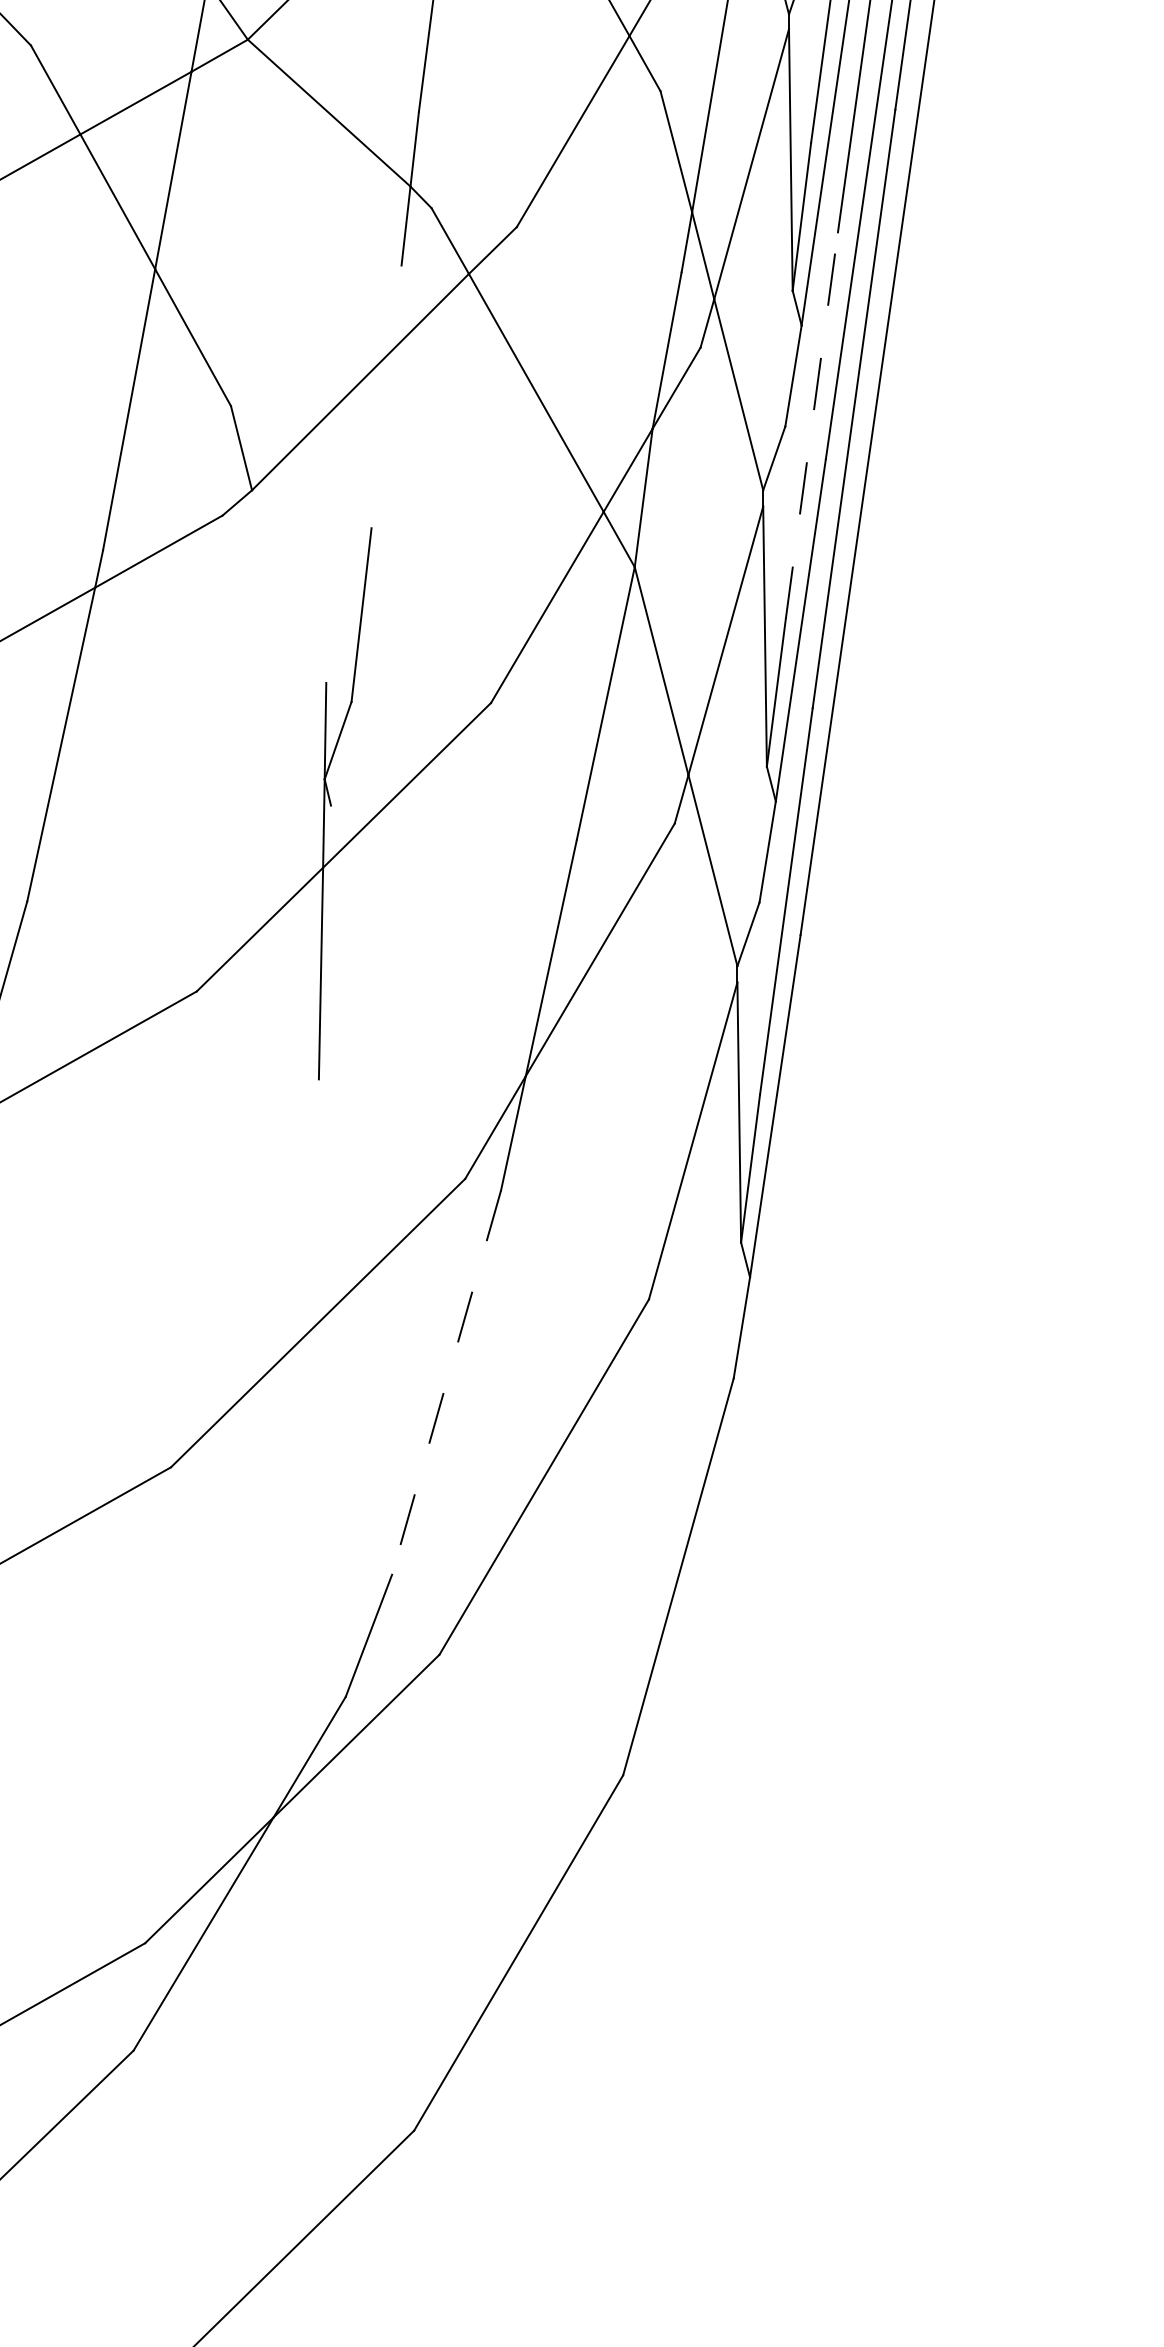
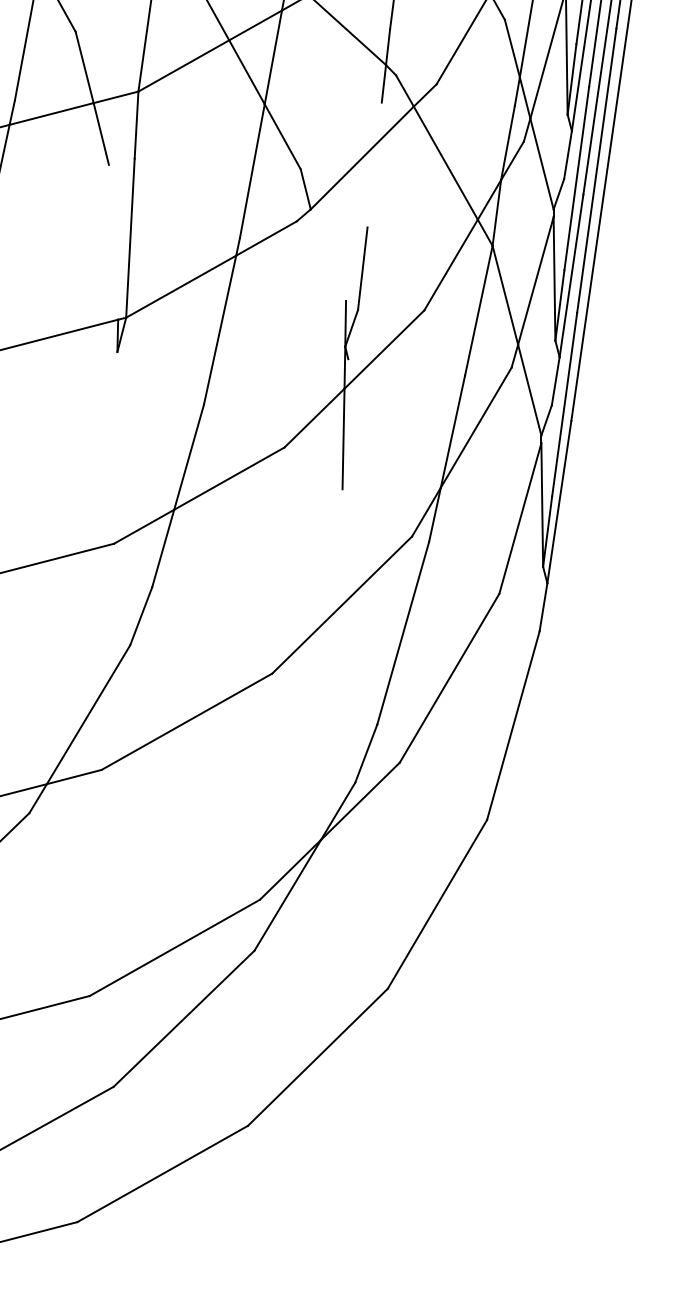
line: (811, 425) -> (576, 178), dashed -> solid
line: (447, 1382) -> (403, 633), dashed -> solid

